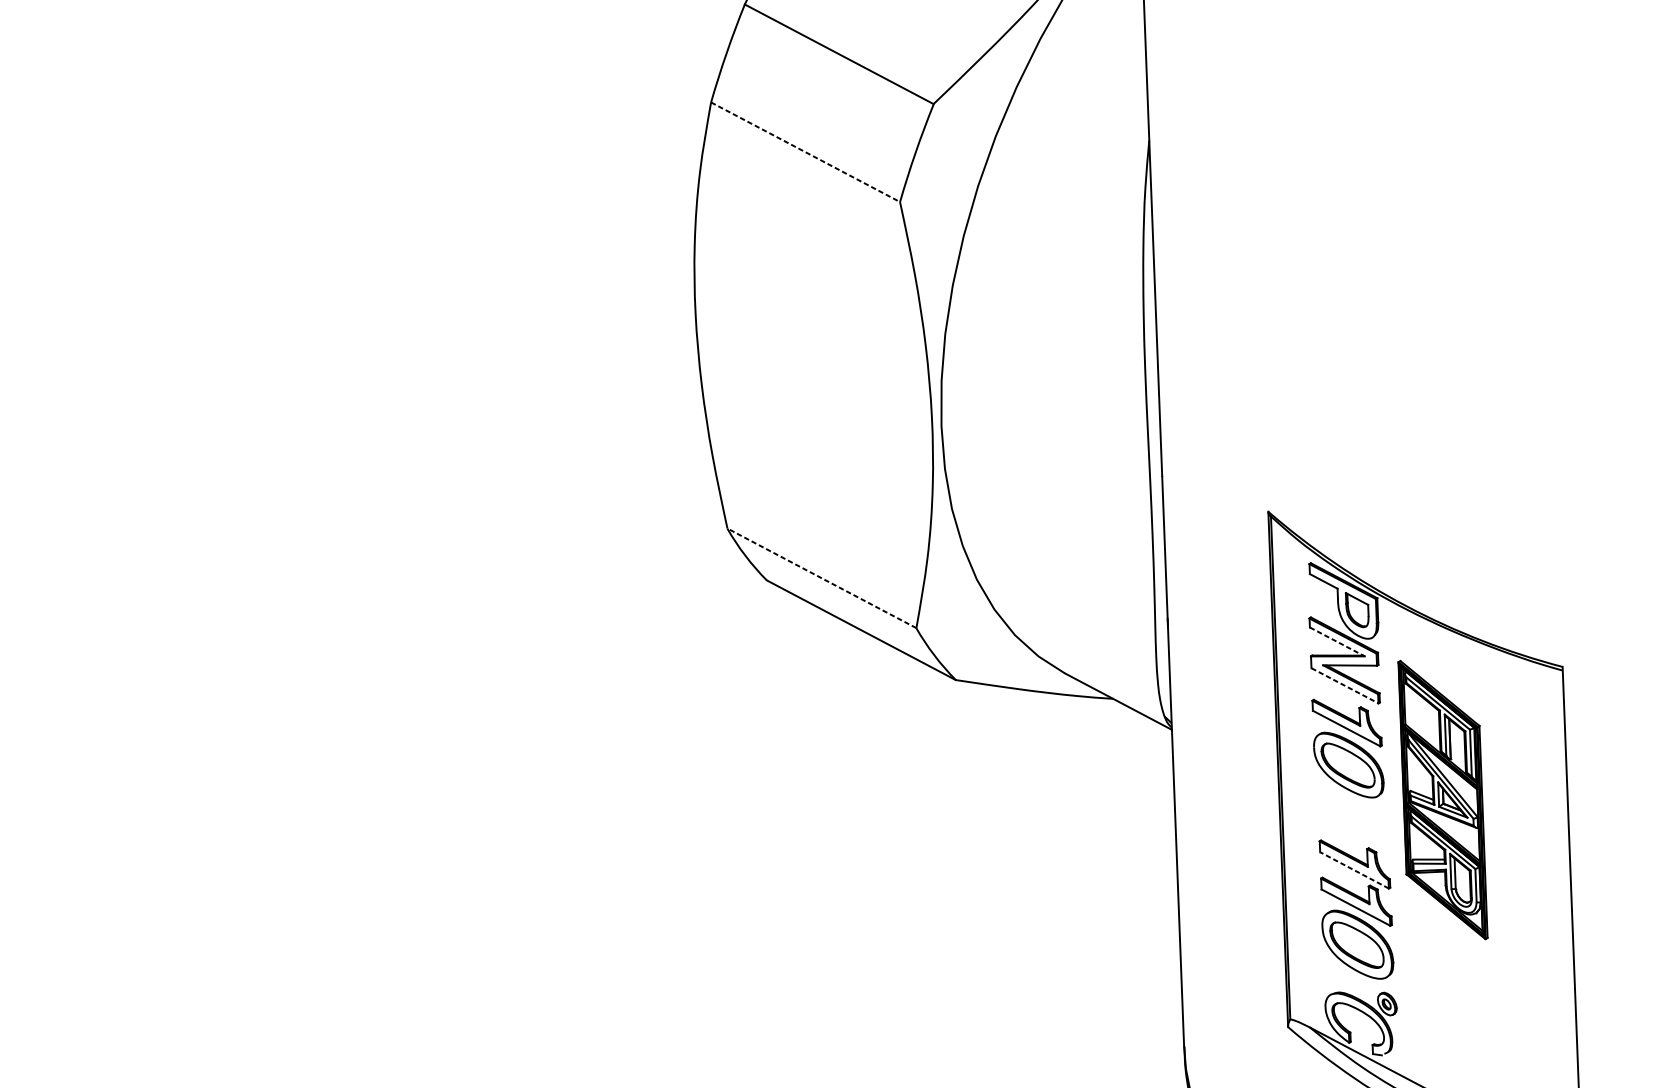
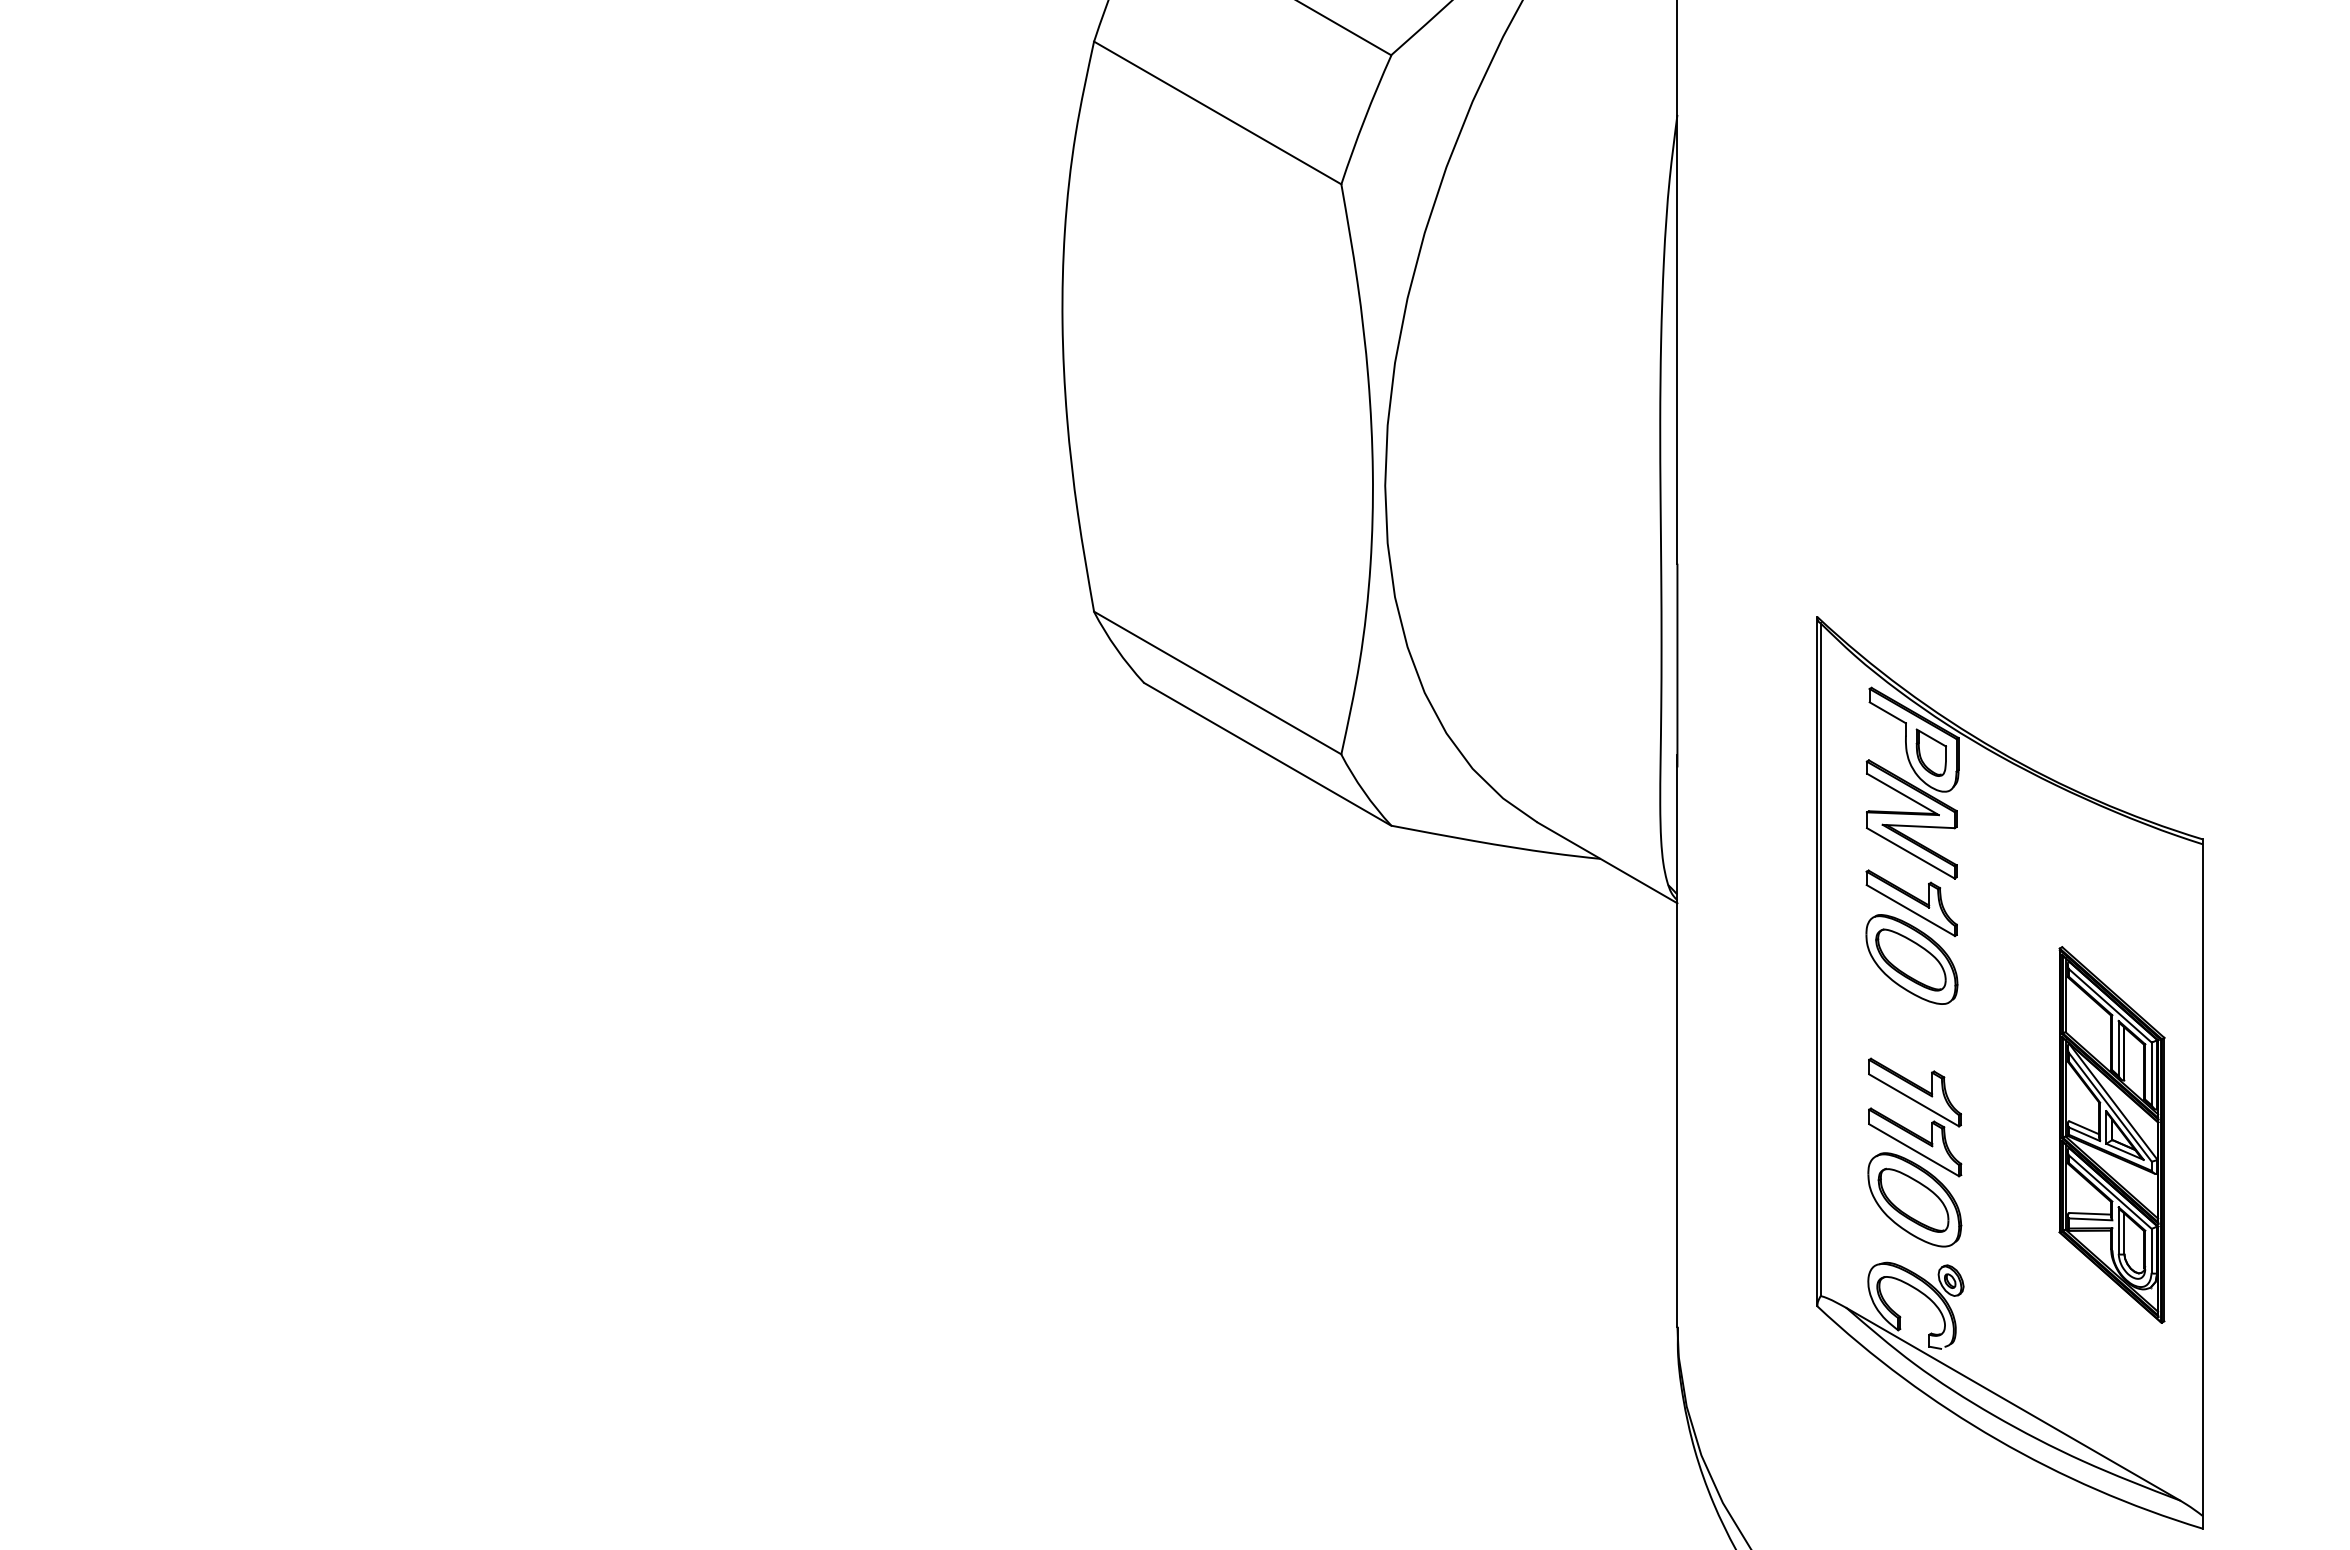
line: (805, 151) -> (1217, 112), dashed -> solid
line: (821, 577) -> (1217, 682), dashed -> solid
line: (1337, 642) -> (1903, 794), dashed -> solid
line: (1344, 685) -> (1910, 853), dashed -> solid
part: (1442, 799) -> (2111, 1134), moved
line: (1354, 870) -> (1914, 1100), dashed -> solid

